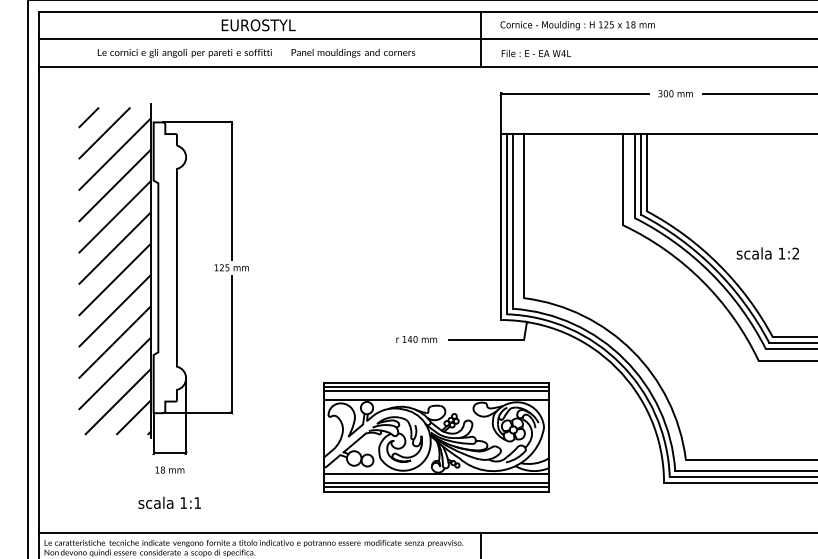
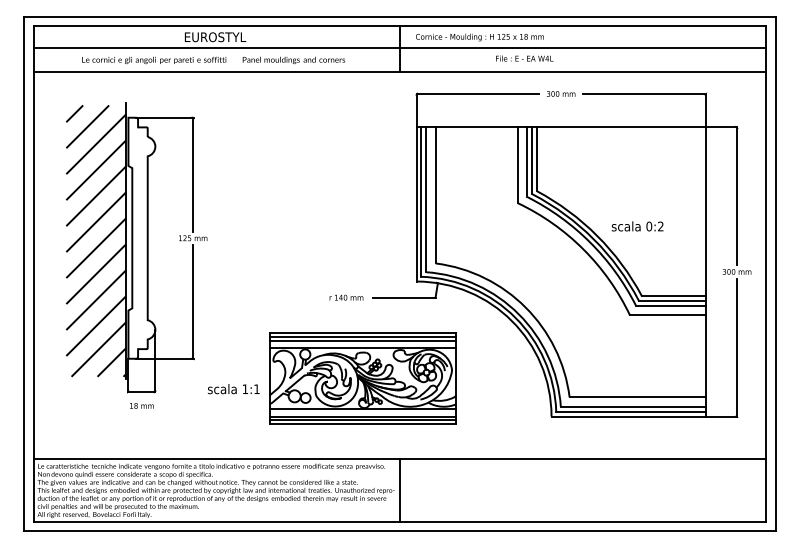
text: (536, 53) -> (524, 58), moved
text: (782, 253) -> (649, 226), 1:2 -> 0:2
text: (169, 503) -> (233, 389), moved

